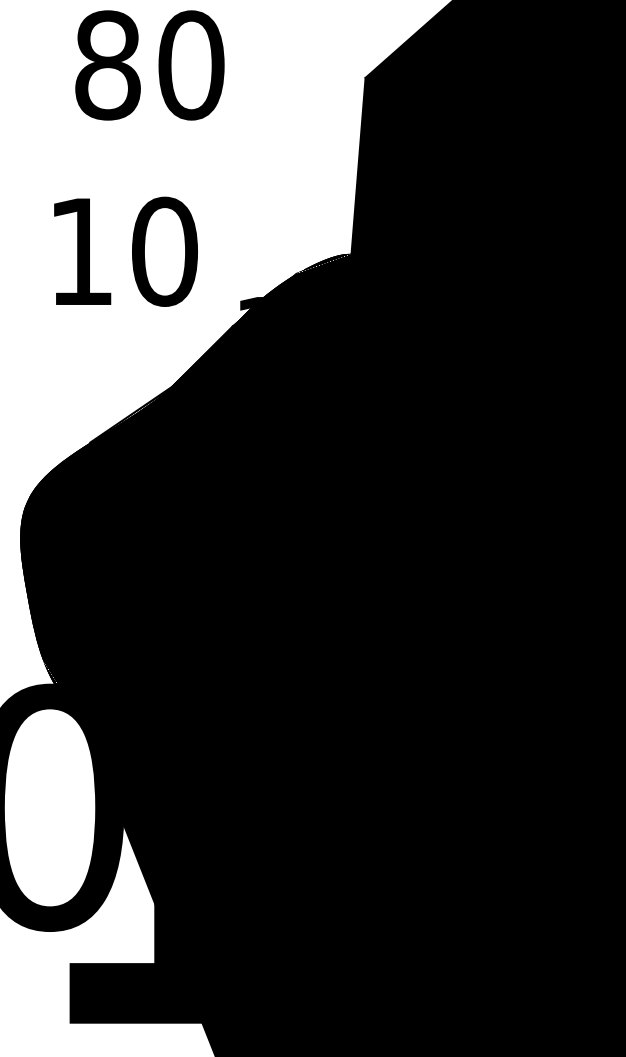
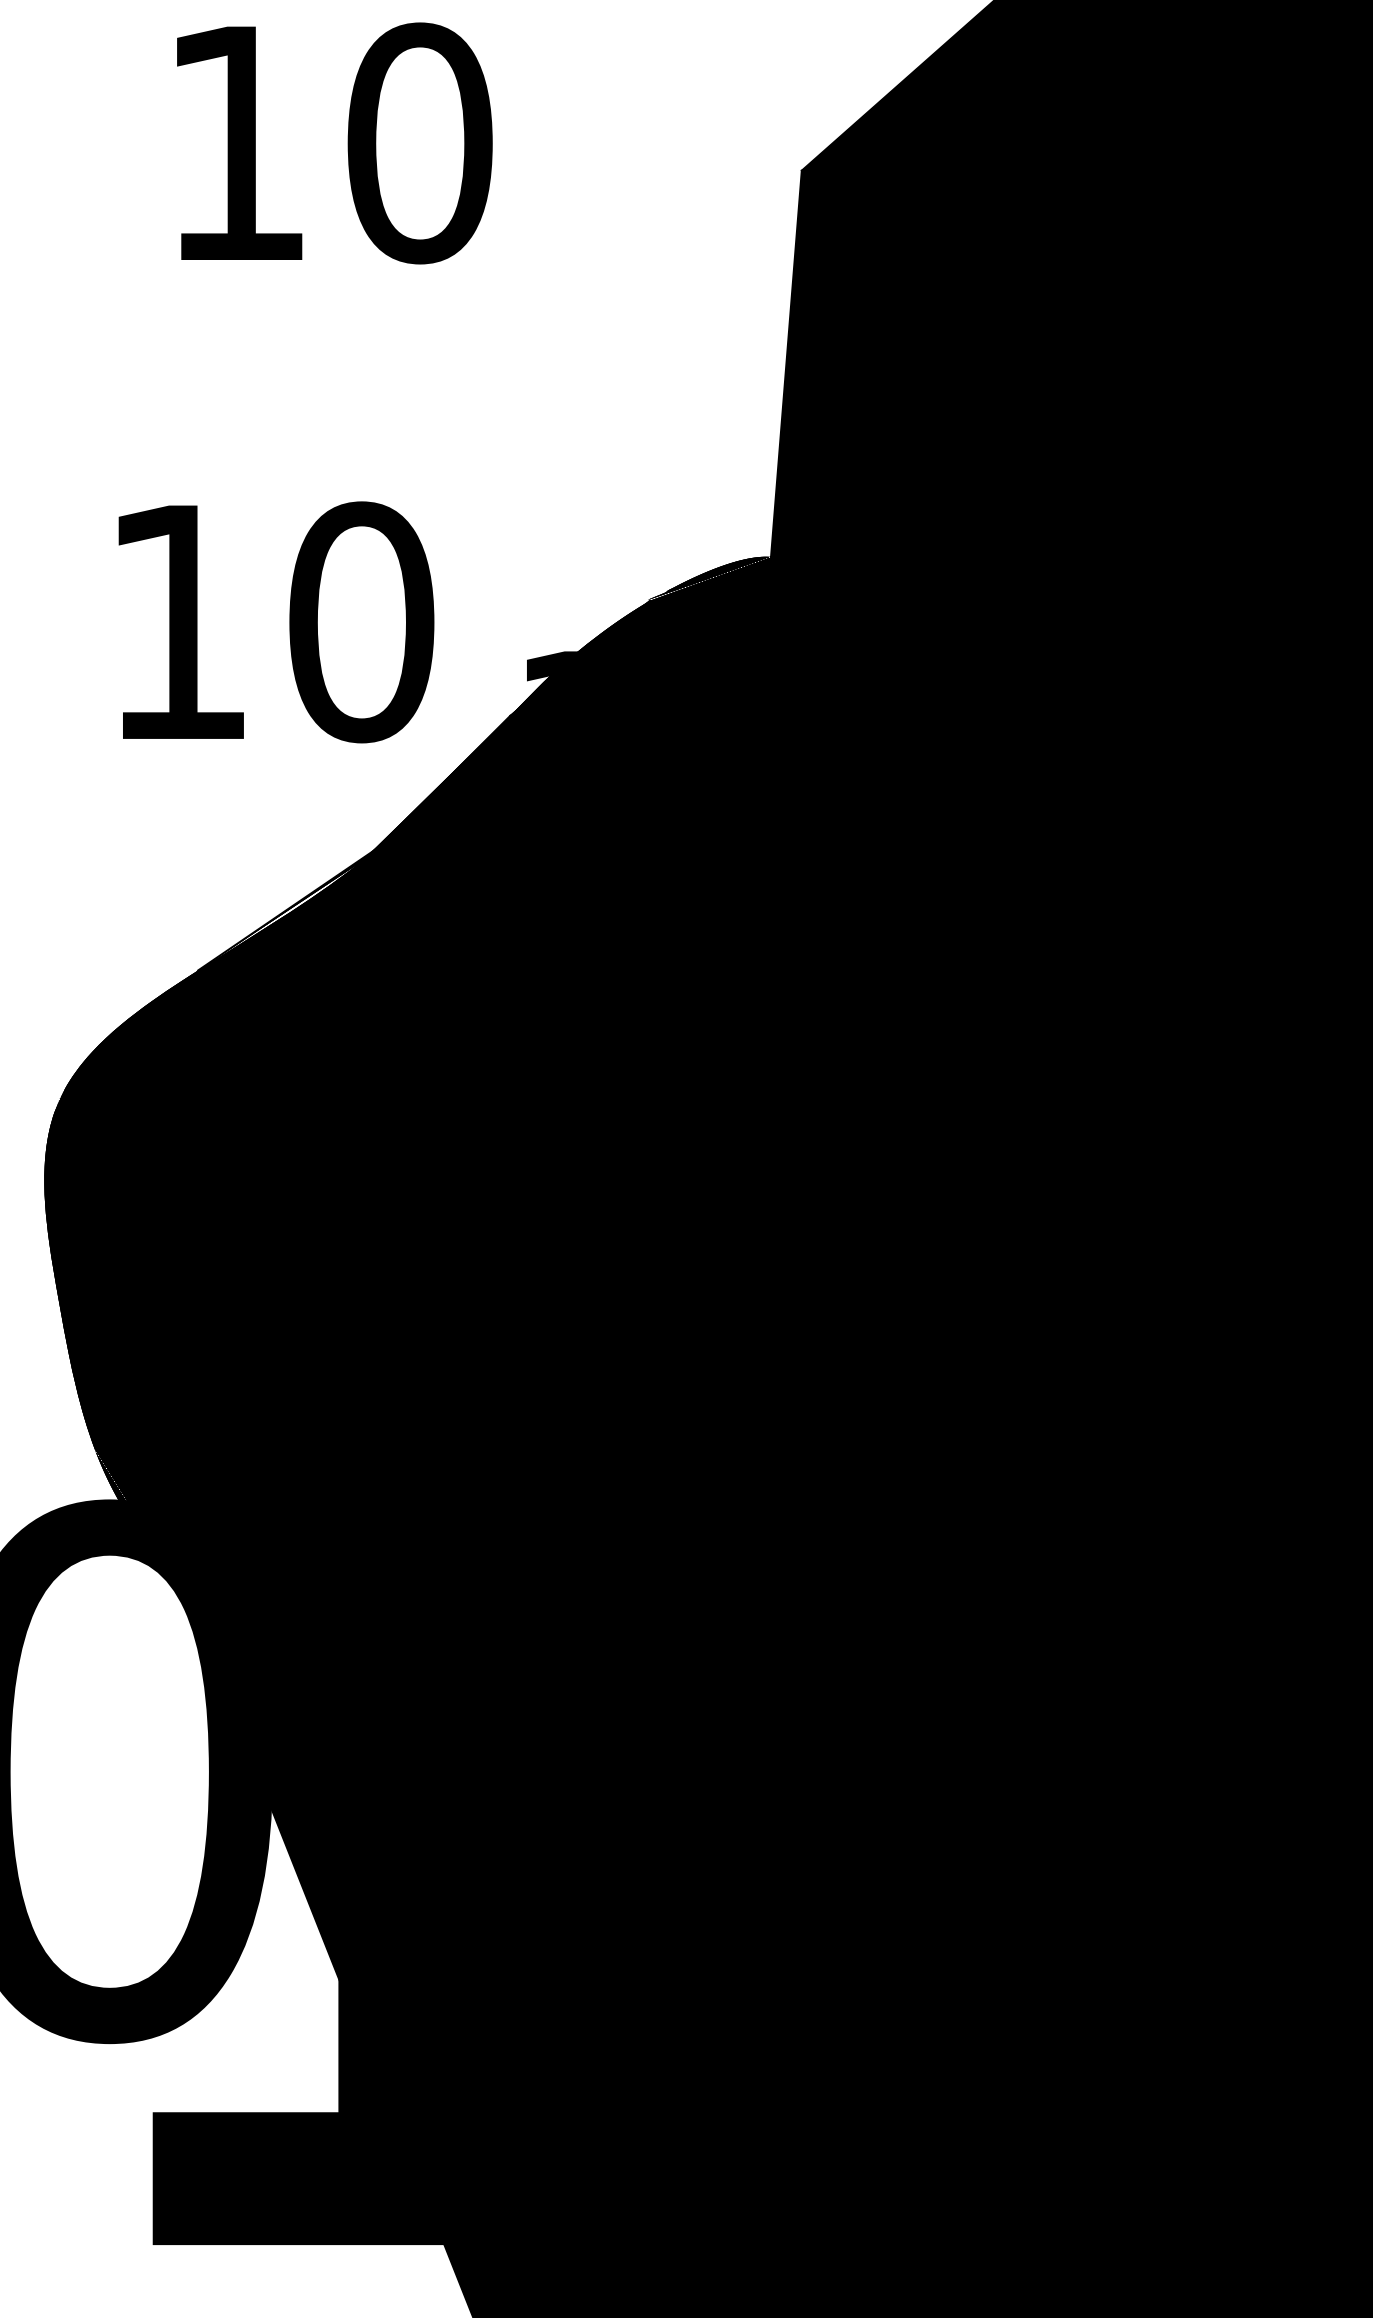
text: (107, 65) -> (235, 143), 80 -> 10
text: (125, 251) -> (275, 621), moved

